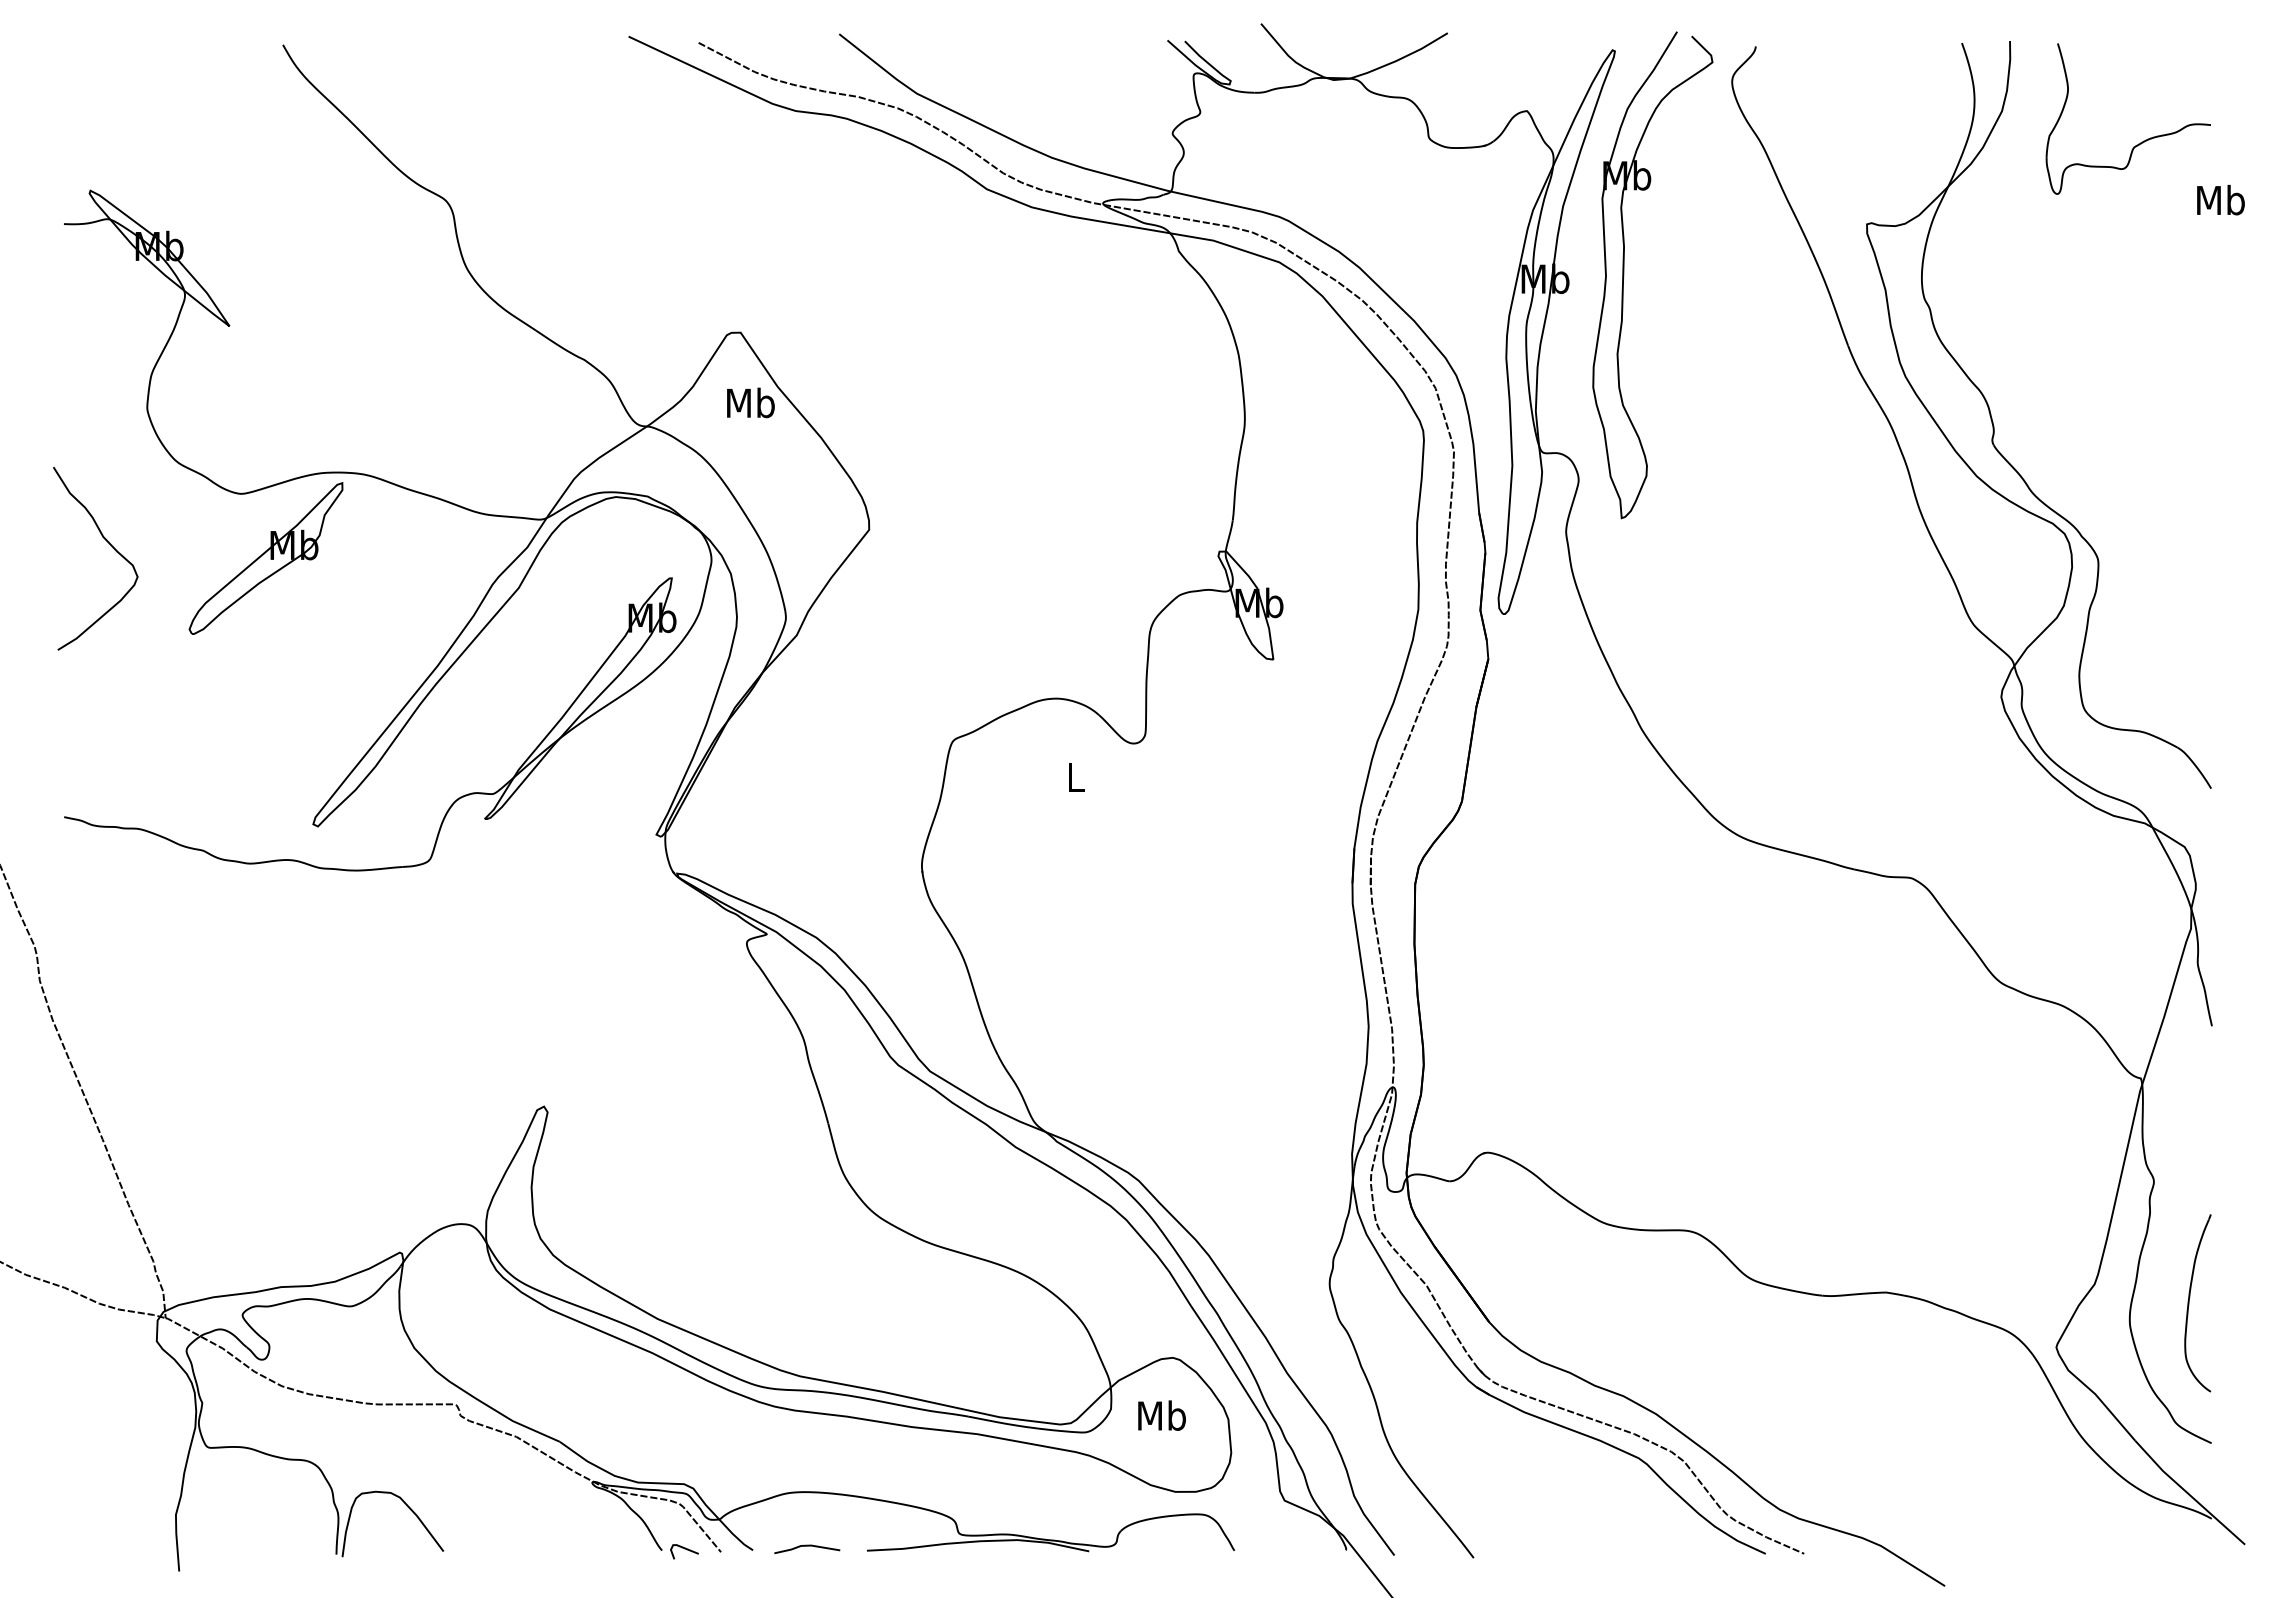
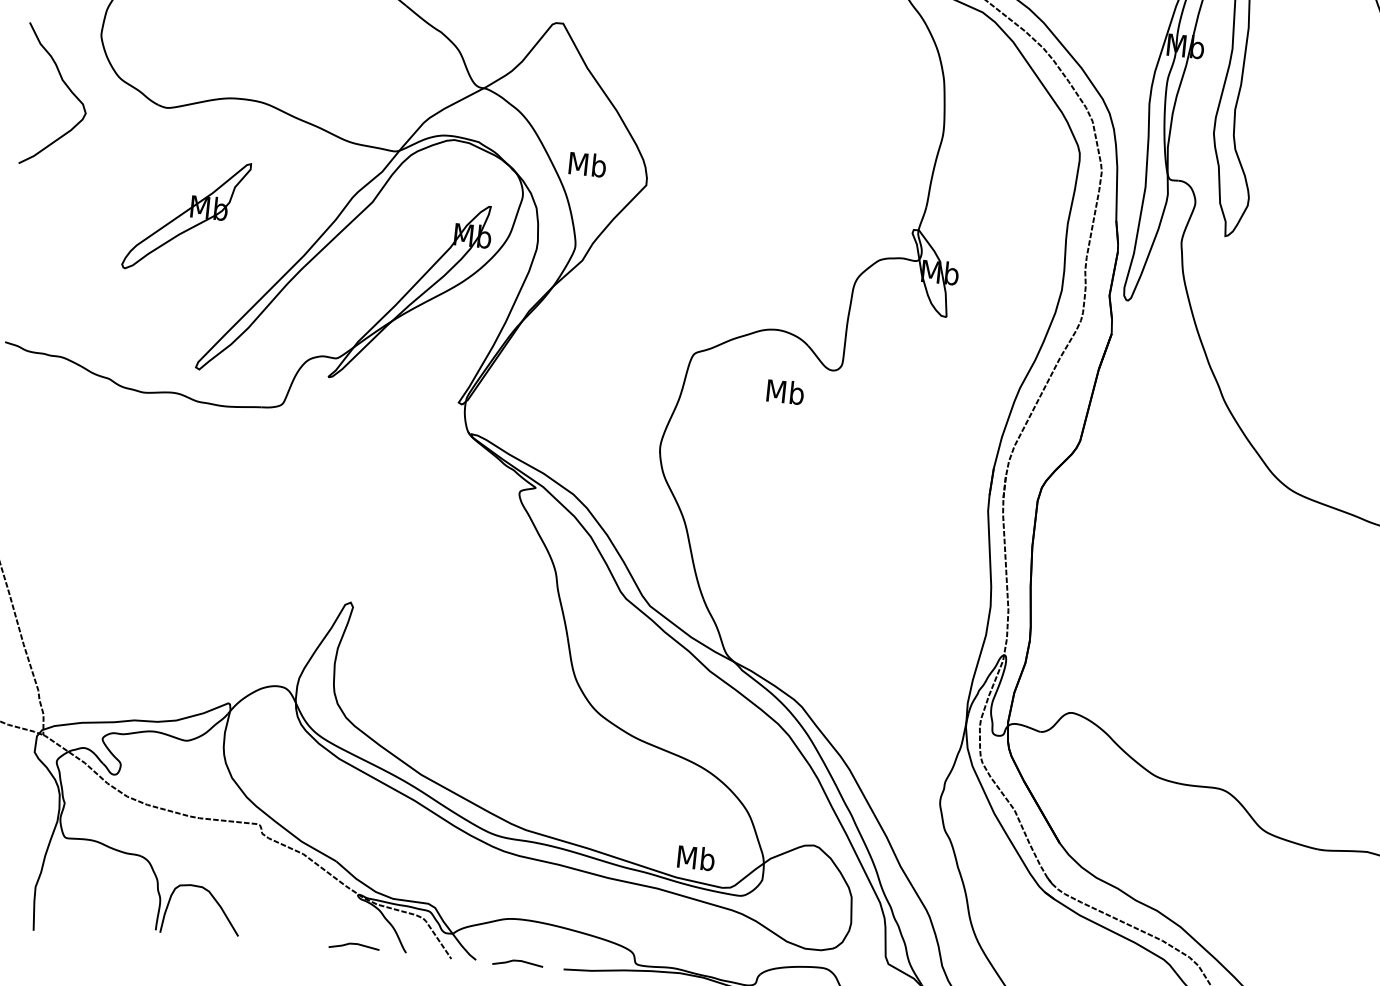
text: (750, 402) -> (587, 164), moved
curve: (109, 544) -> (66, 86), moved
part: (265, 558) -> (186, 215), moved
text: (1075, 777) -> (785, 391), L -> Mb
text: (1161, 1415) -> (695, 857), moved
line: (594, 1546) -> (354, 944), added
line: (684, 1549) -> (423, 953), removed

